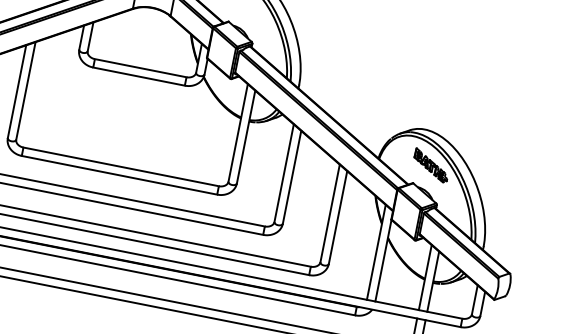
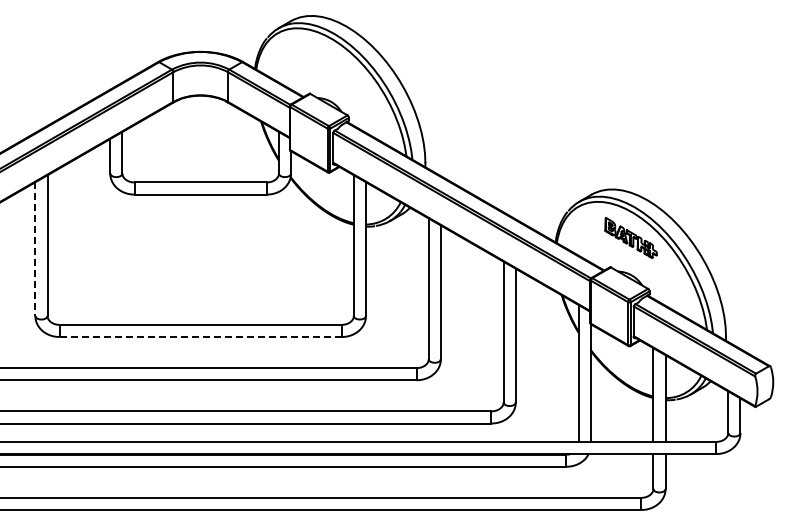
line: (17, 91) -> (35, 249), solid -> dashed
line: (119, 175) -> (200, 337), solid -> dashed

